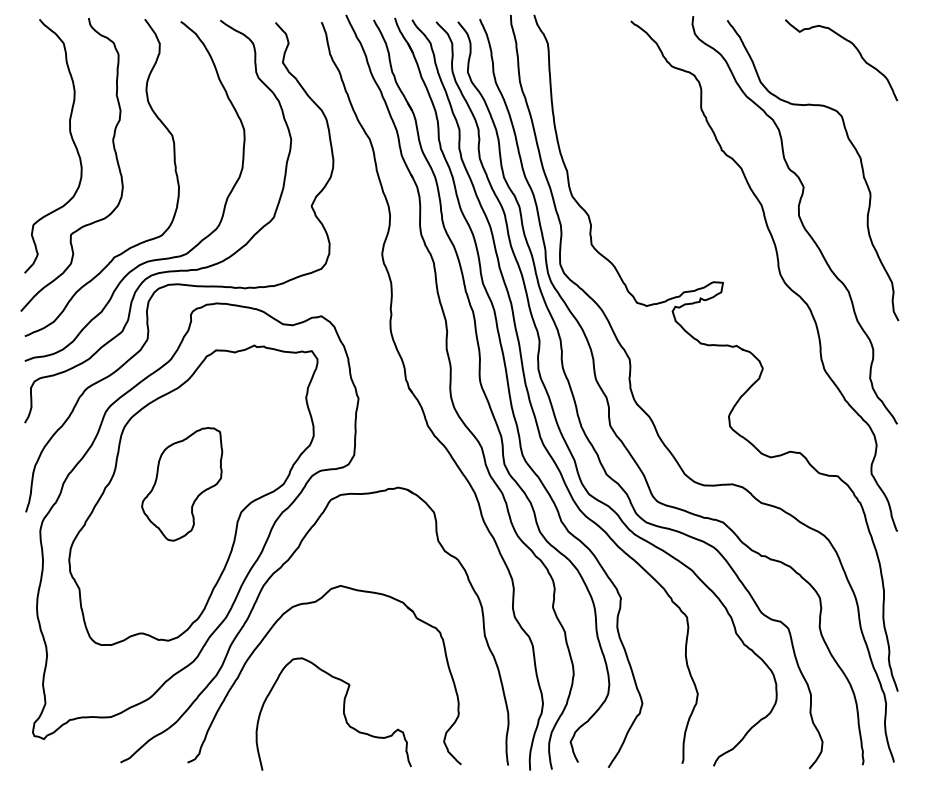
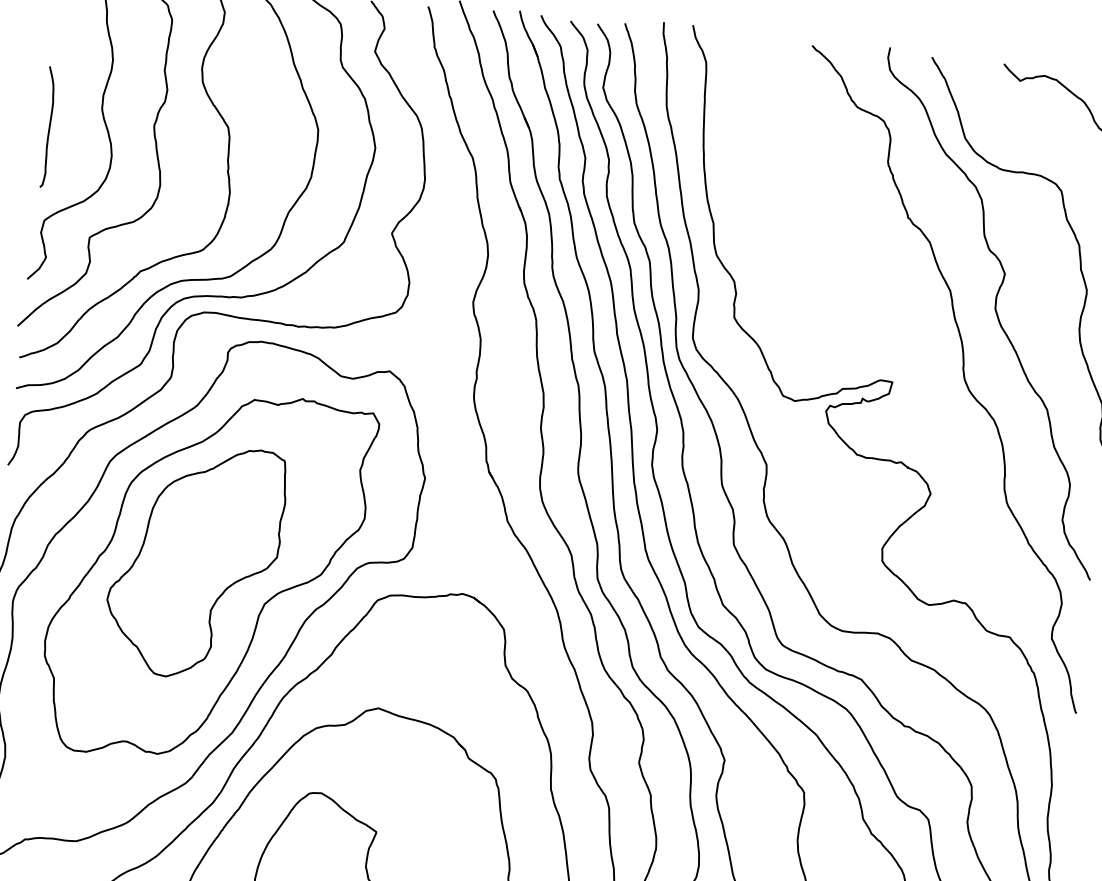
curve: (28, 150) -> (47, 127), added
part: (181, 484) -> (194, 561), size x1.67

